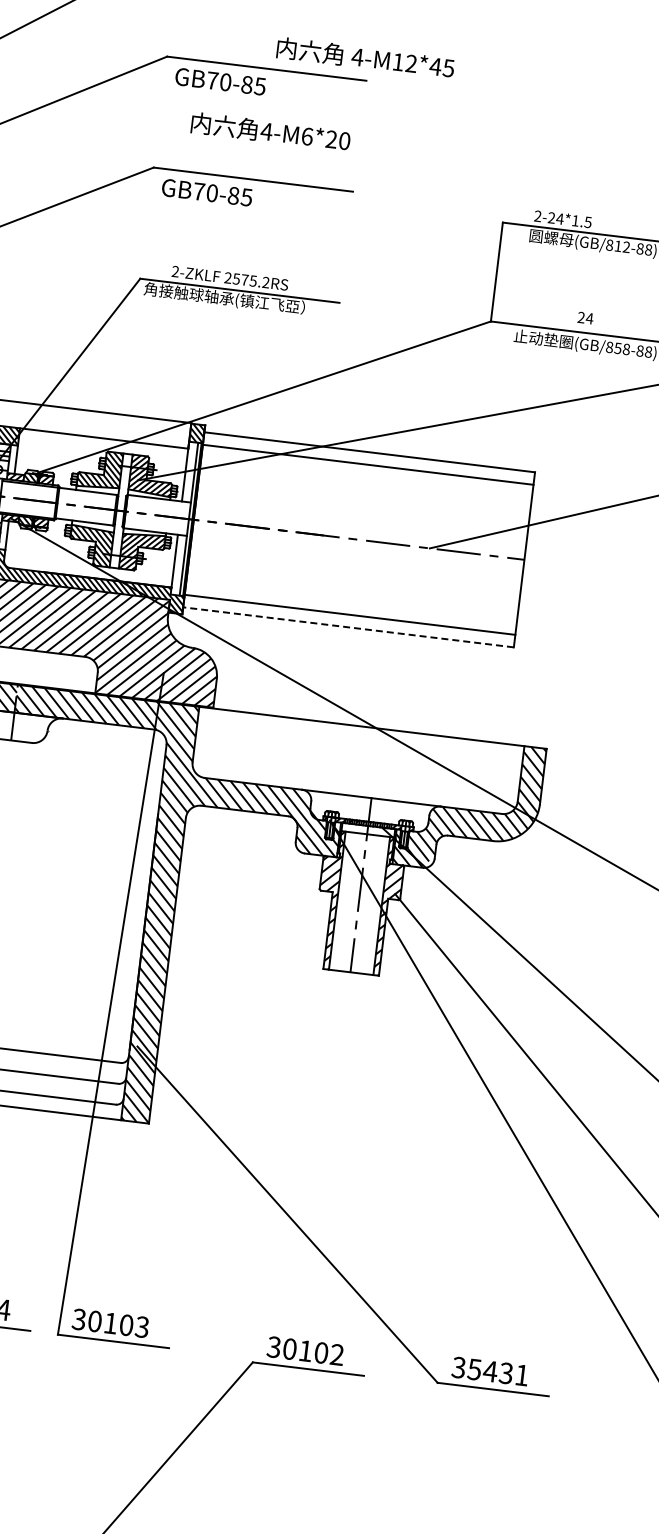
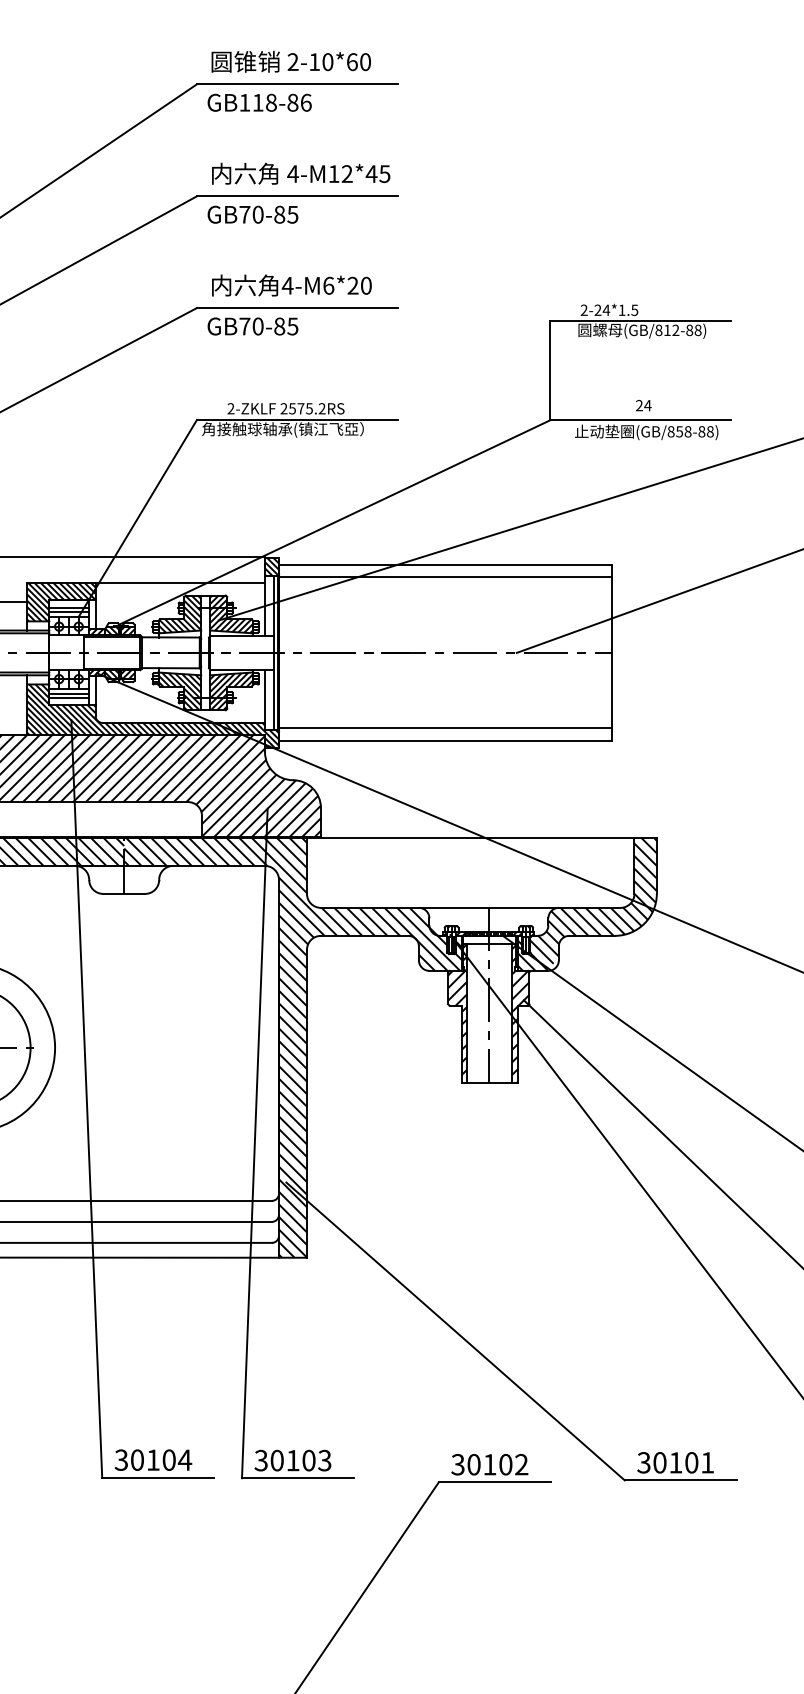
text: (366, 57) -> (301, 173), moved
text: (270, 131) -> (291, 285), moved
line: (348, 627) -> (445, 741), dashed -> solid
text: (490, 1371) -> (675, 1462), 35431 -> 30101

